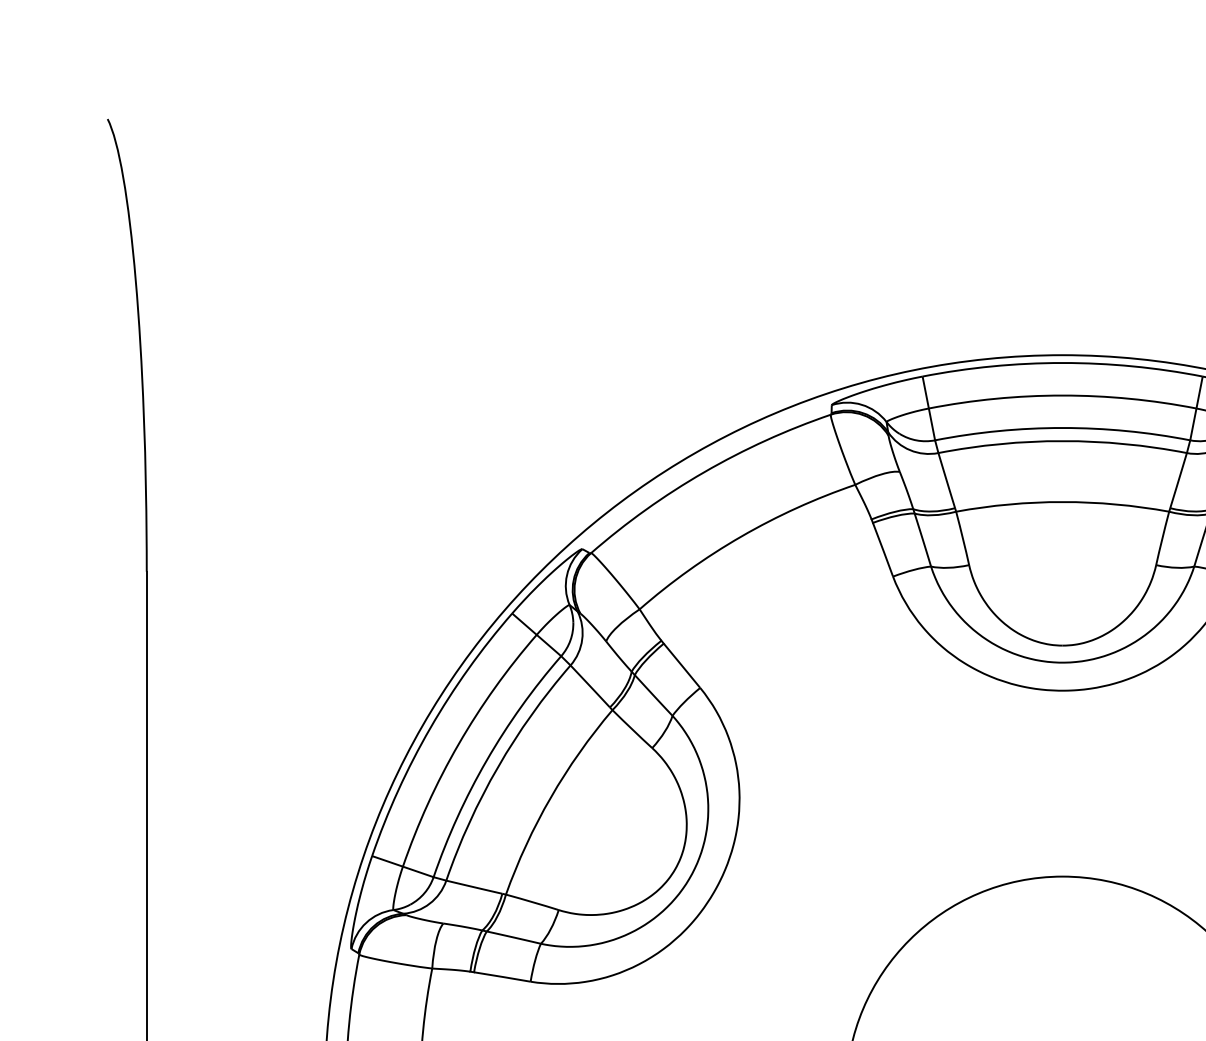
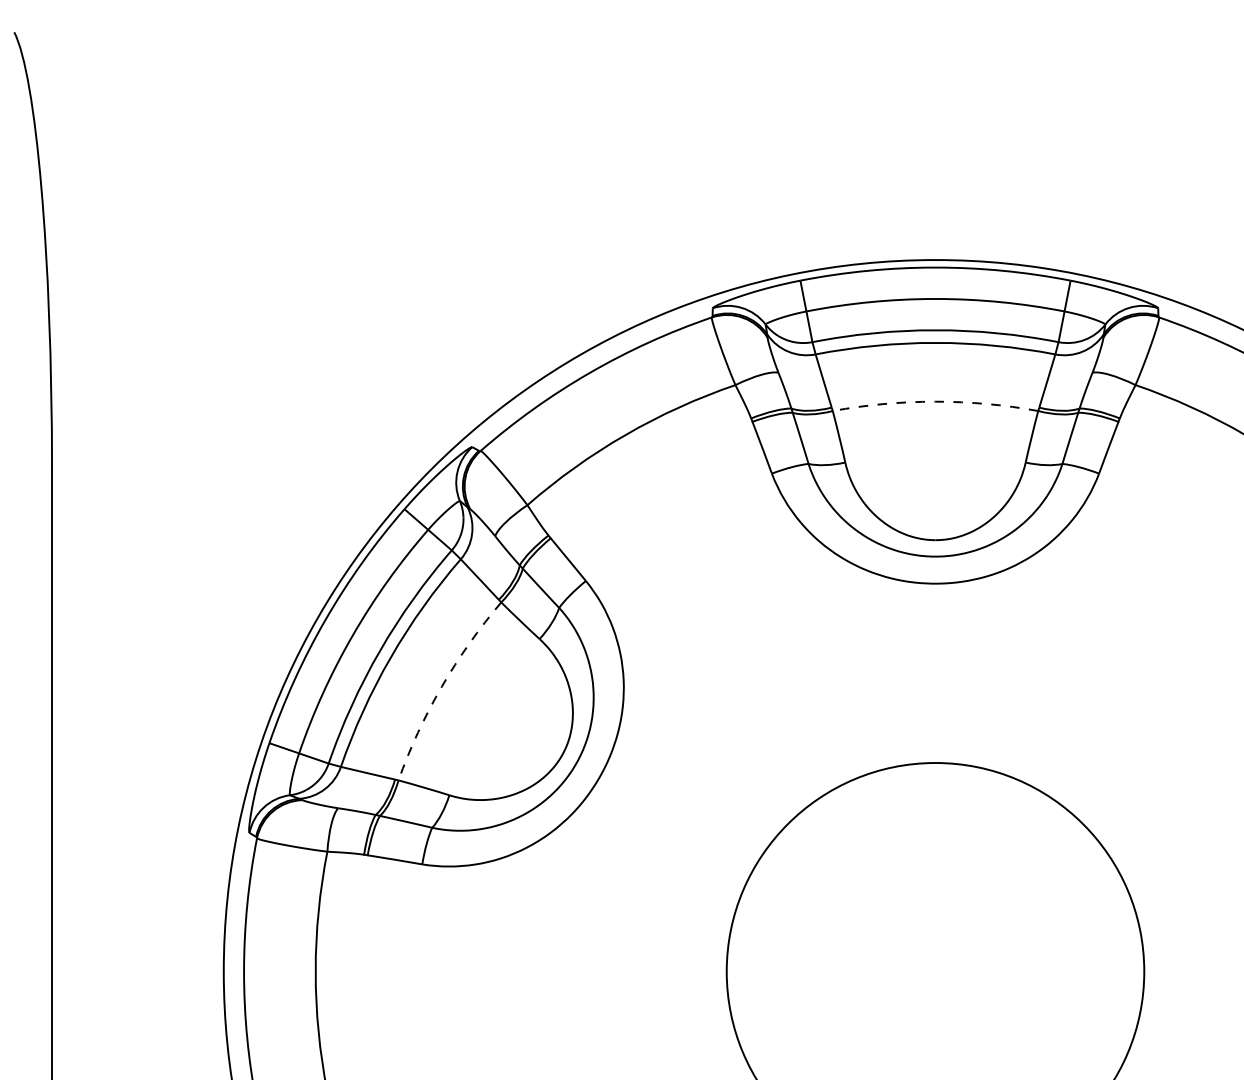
arc: (1062, 501) -> (935, 401), solid -> dashed
arc: (550, 797) -> (441, 686), solid -> dashed

